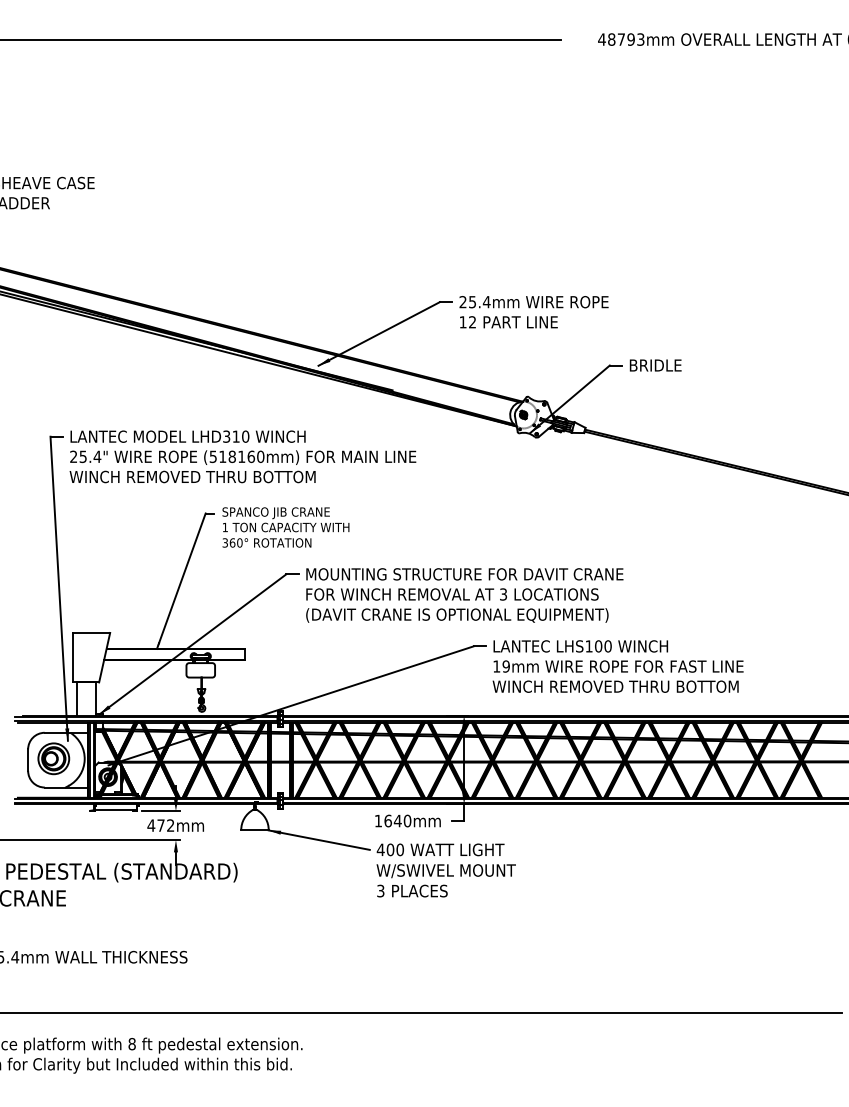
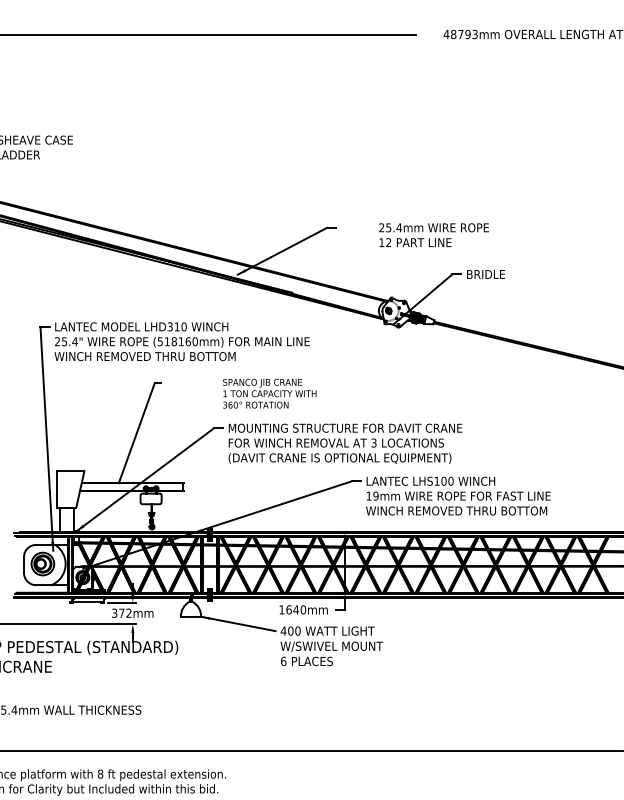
text: (533, 312) -> (433, 235), moved
text: (285, 527) -> (269, 393), moved
text: (151, 825) -> (114, 613), 472mm -> 372mm
text: (380, 890) -> (283, 661), 3 -> 6

